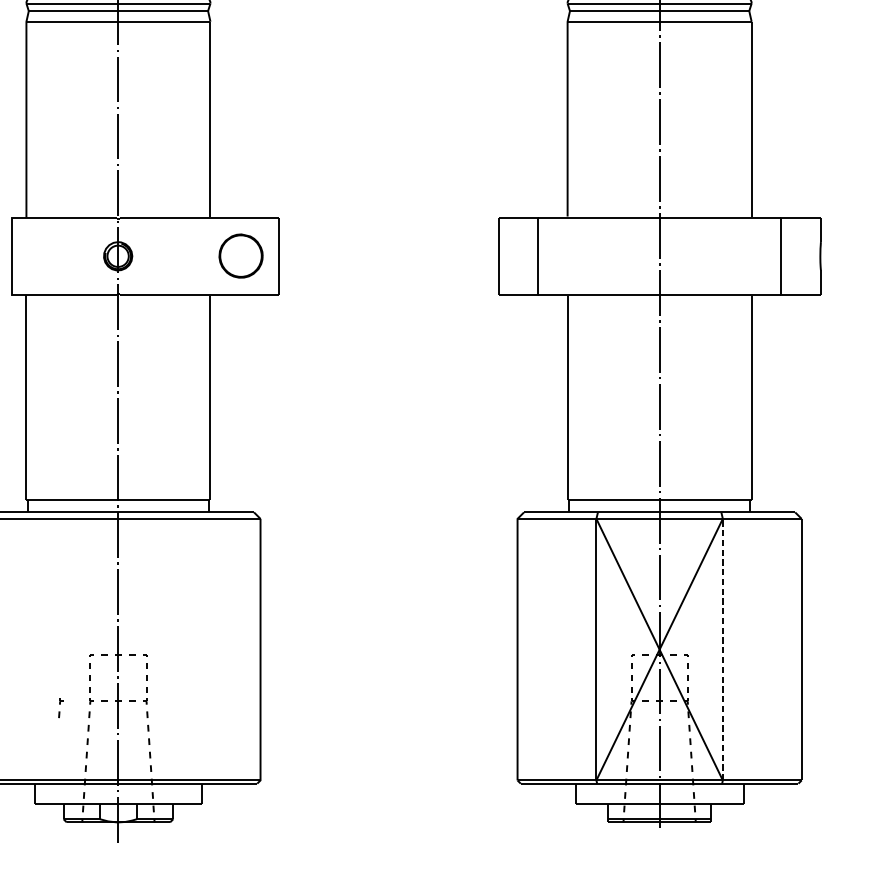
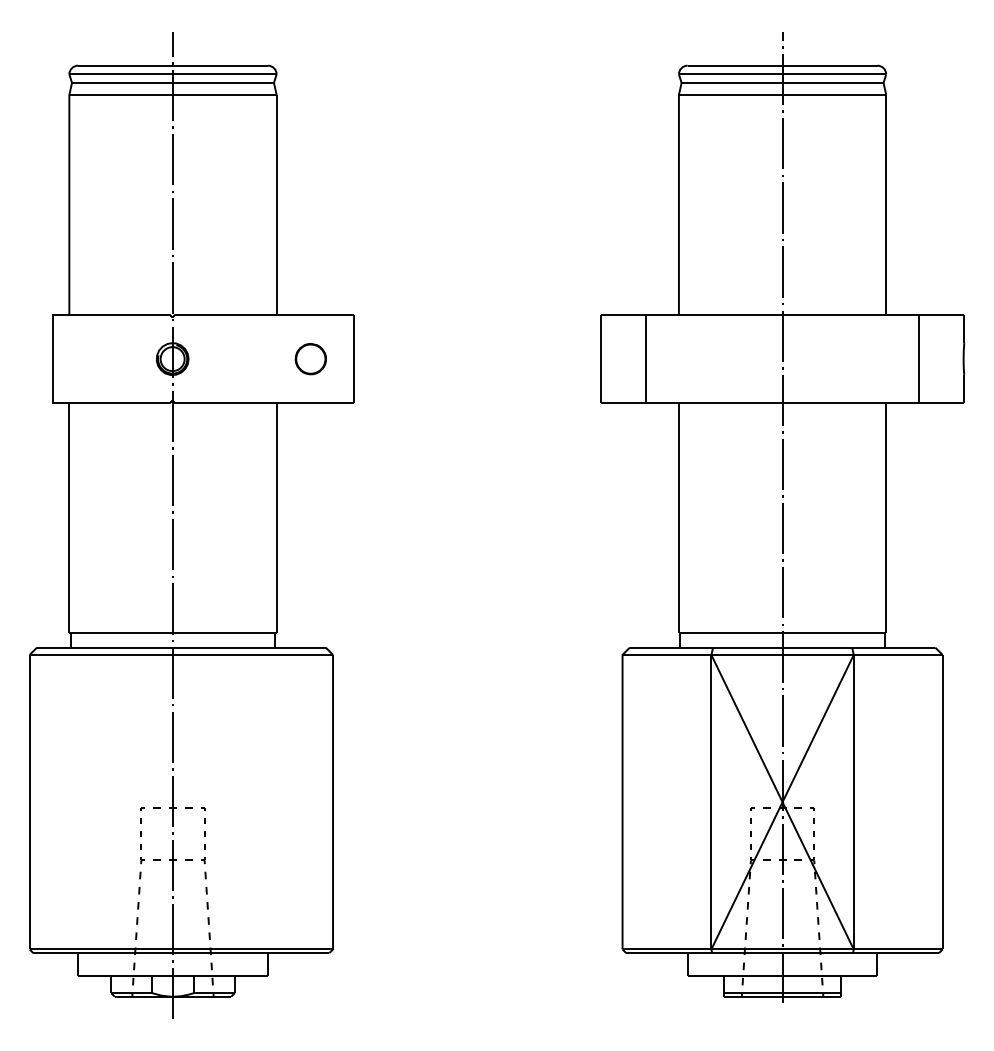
part: (240, 256) -> (310, 359), size x0.62
line: (722, 649) -> (853, 801), dashed -> solid
part: (60, 708) -> (107, 868), removed

